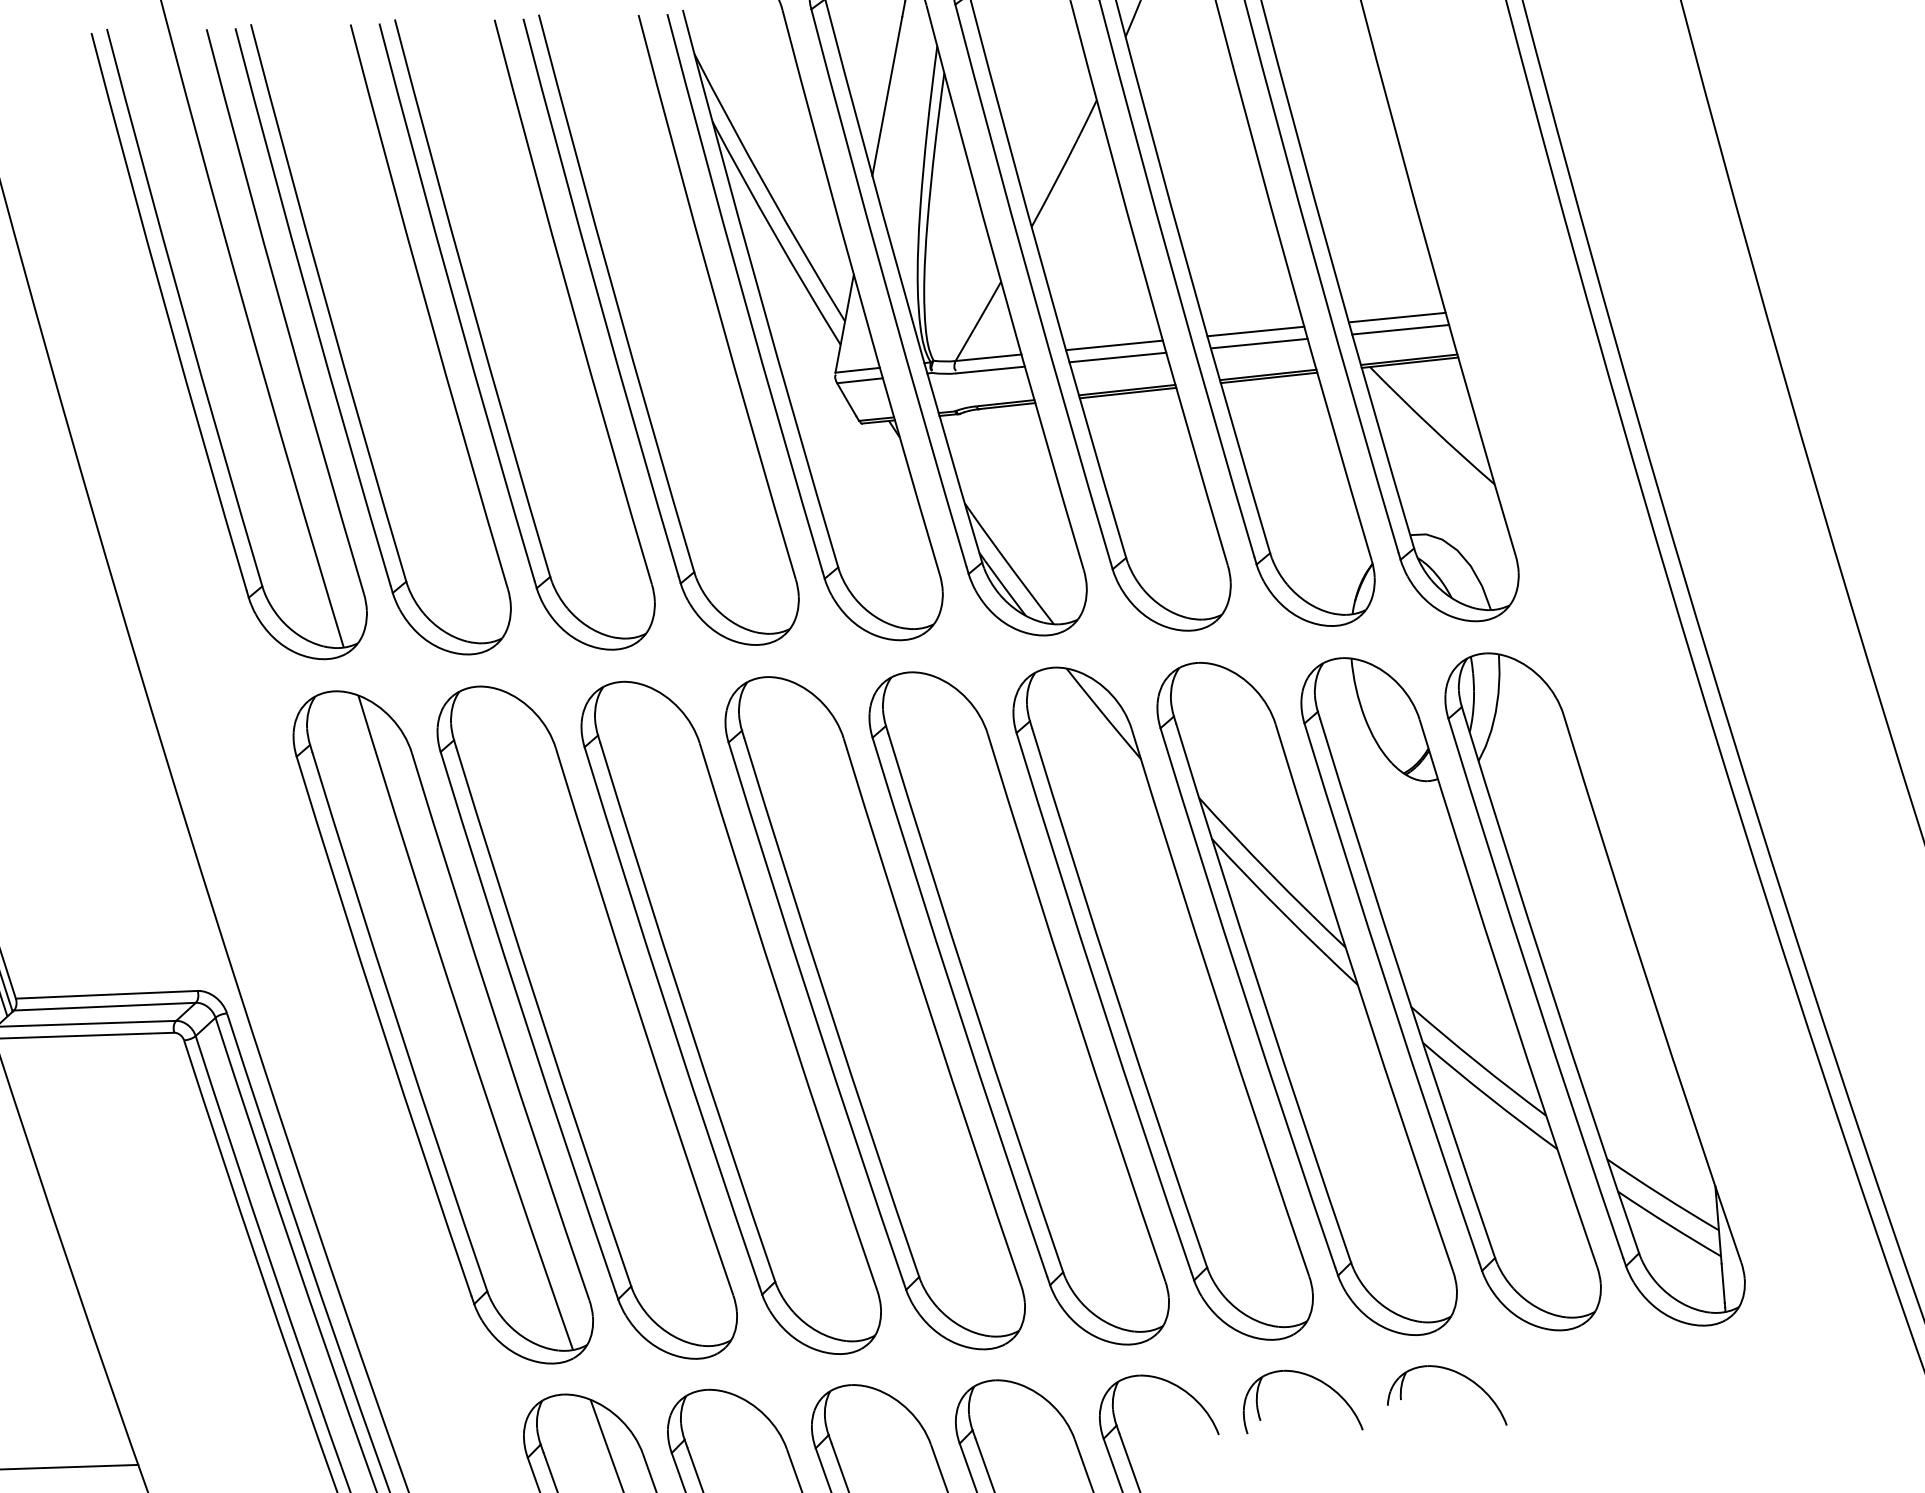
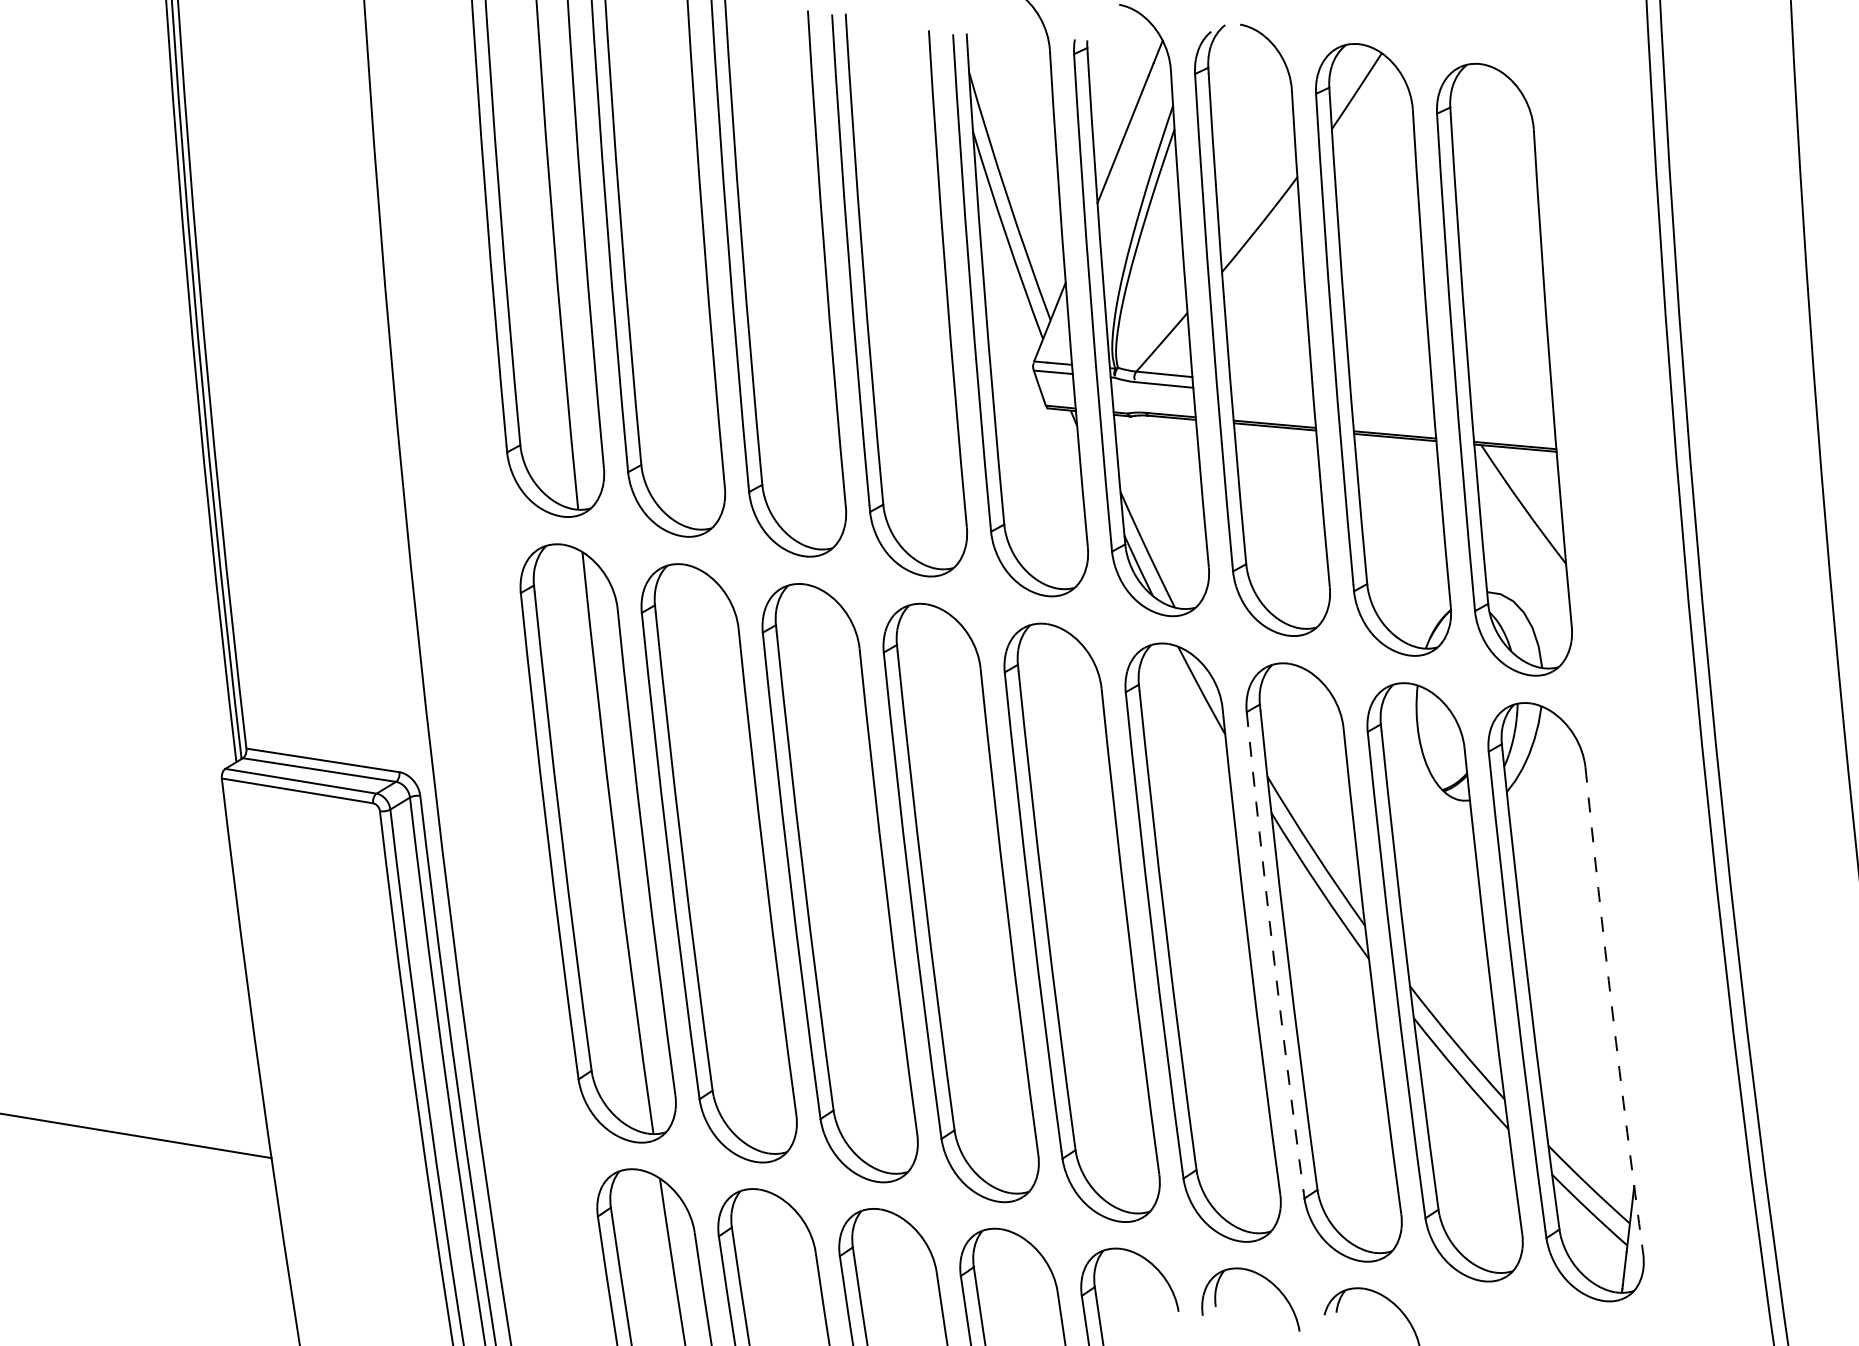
line: (1397, 317) -> (1512, 408), removed
line: (1400, 330) -> (1512, 419), removed
line: (1255, 331) -> (1391, 396), removed
line: (1259, 343) -> (1392, 407), removed
line: (1114, 345) -> (1271, 384), removed
line: (1117, 357) -> (1272, 395), removed
arc: (1650, 989) -> (1612, 1011), solid -> dashed
arc: (1246, 999) -> (1273, 952), solid -> dashed

